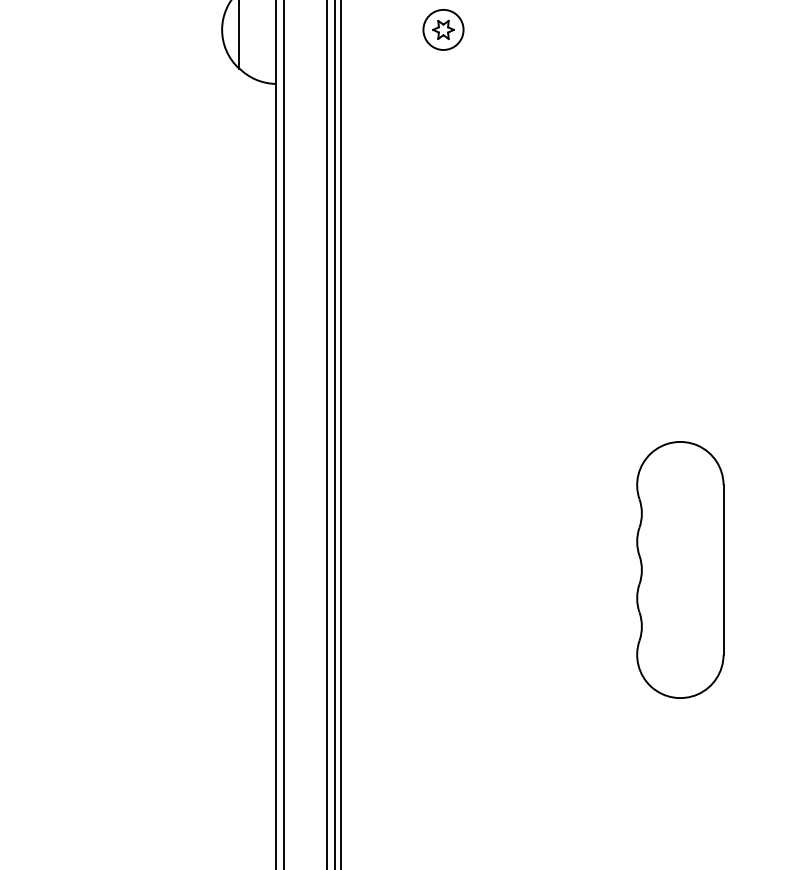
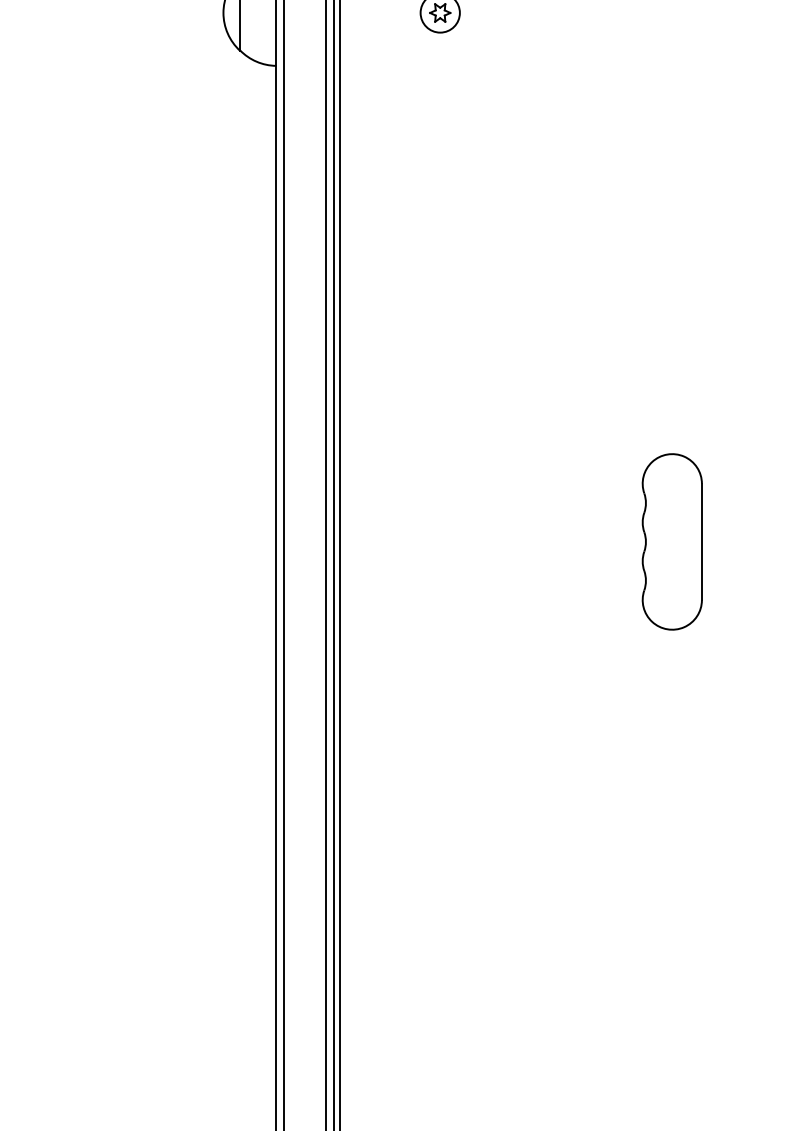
part: (680, 569) -> (672, 541), size x0.7

